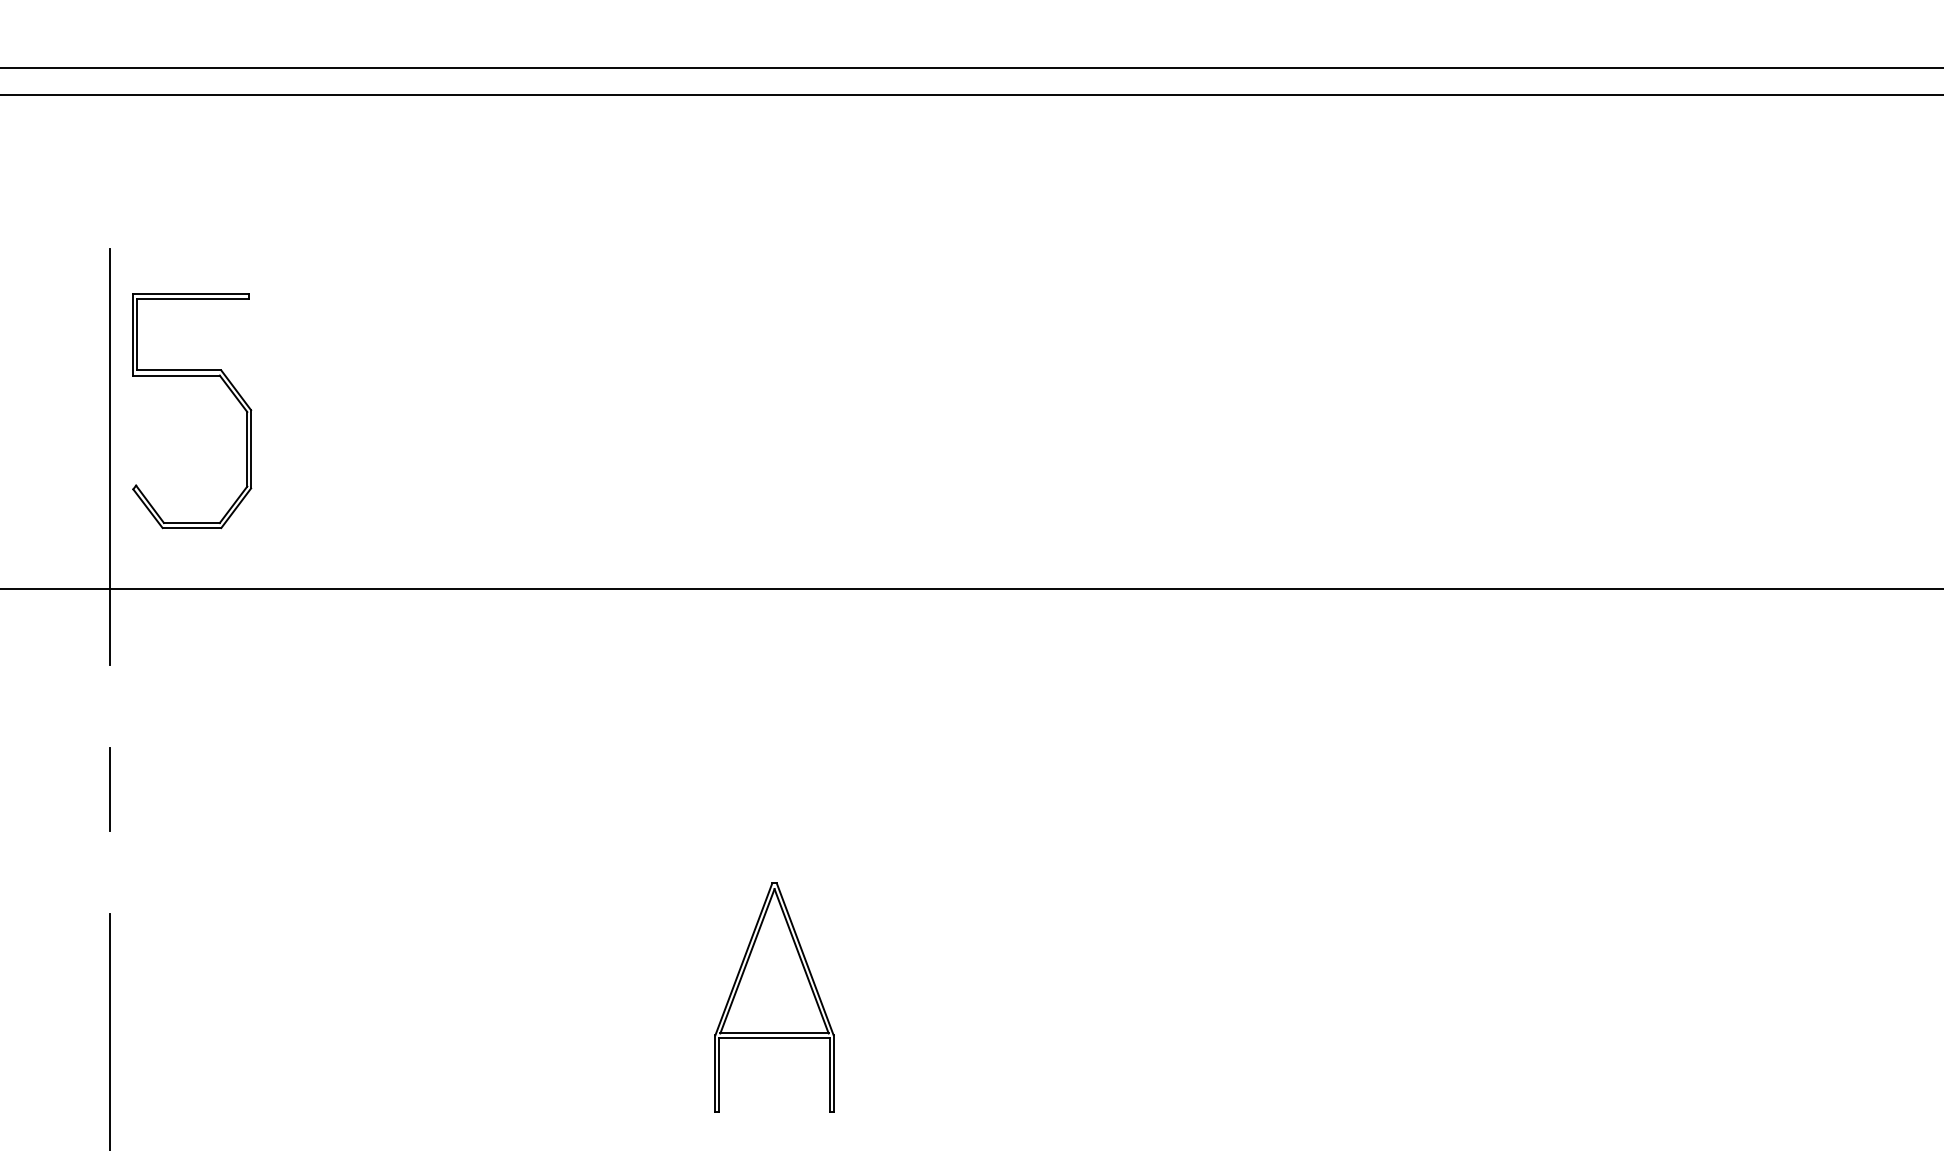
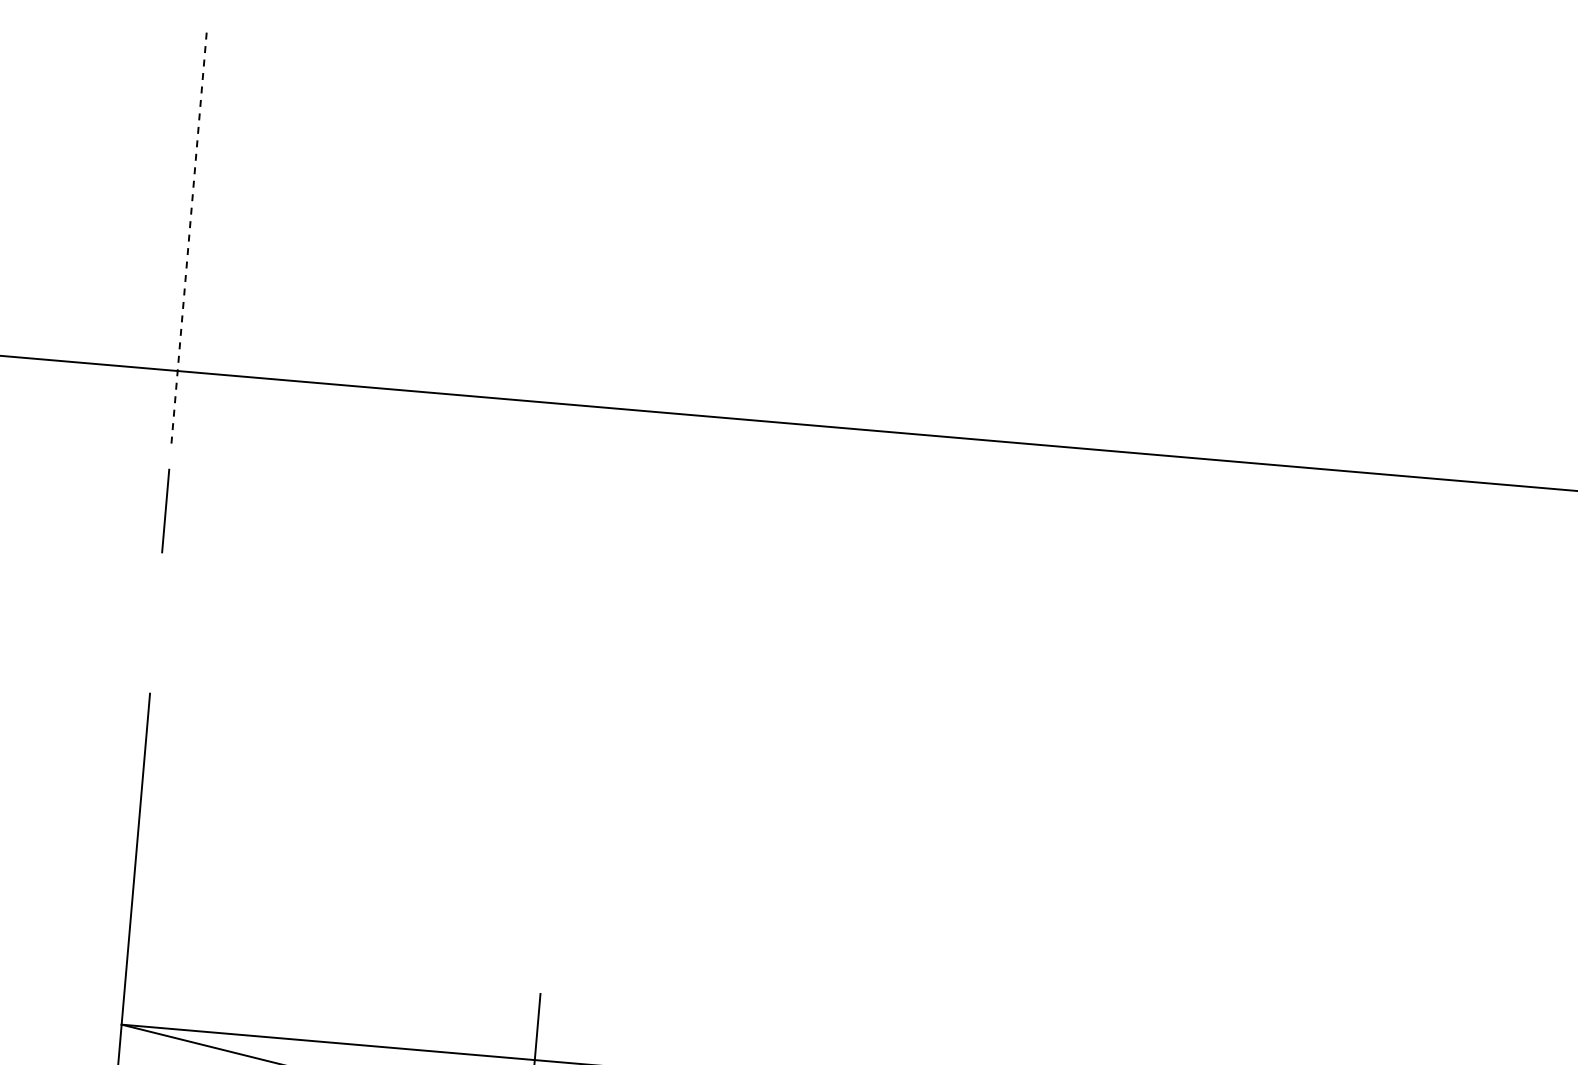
part: (192, 376) -> (277, 166), removed
line: (110, 456) -> (189, 238), solid -> dashed
line: (109, 789) -> (165, 511), moved
part: (774, 997) -> (803, 833), removed

